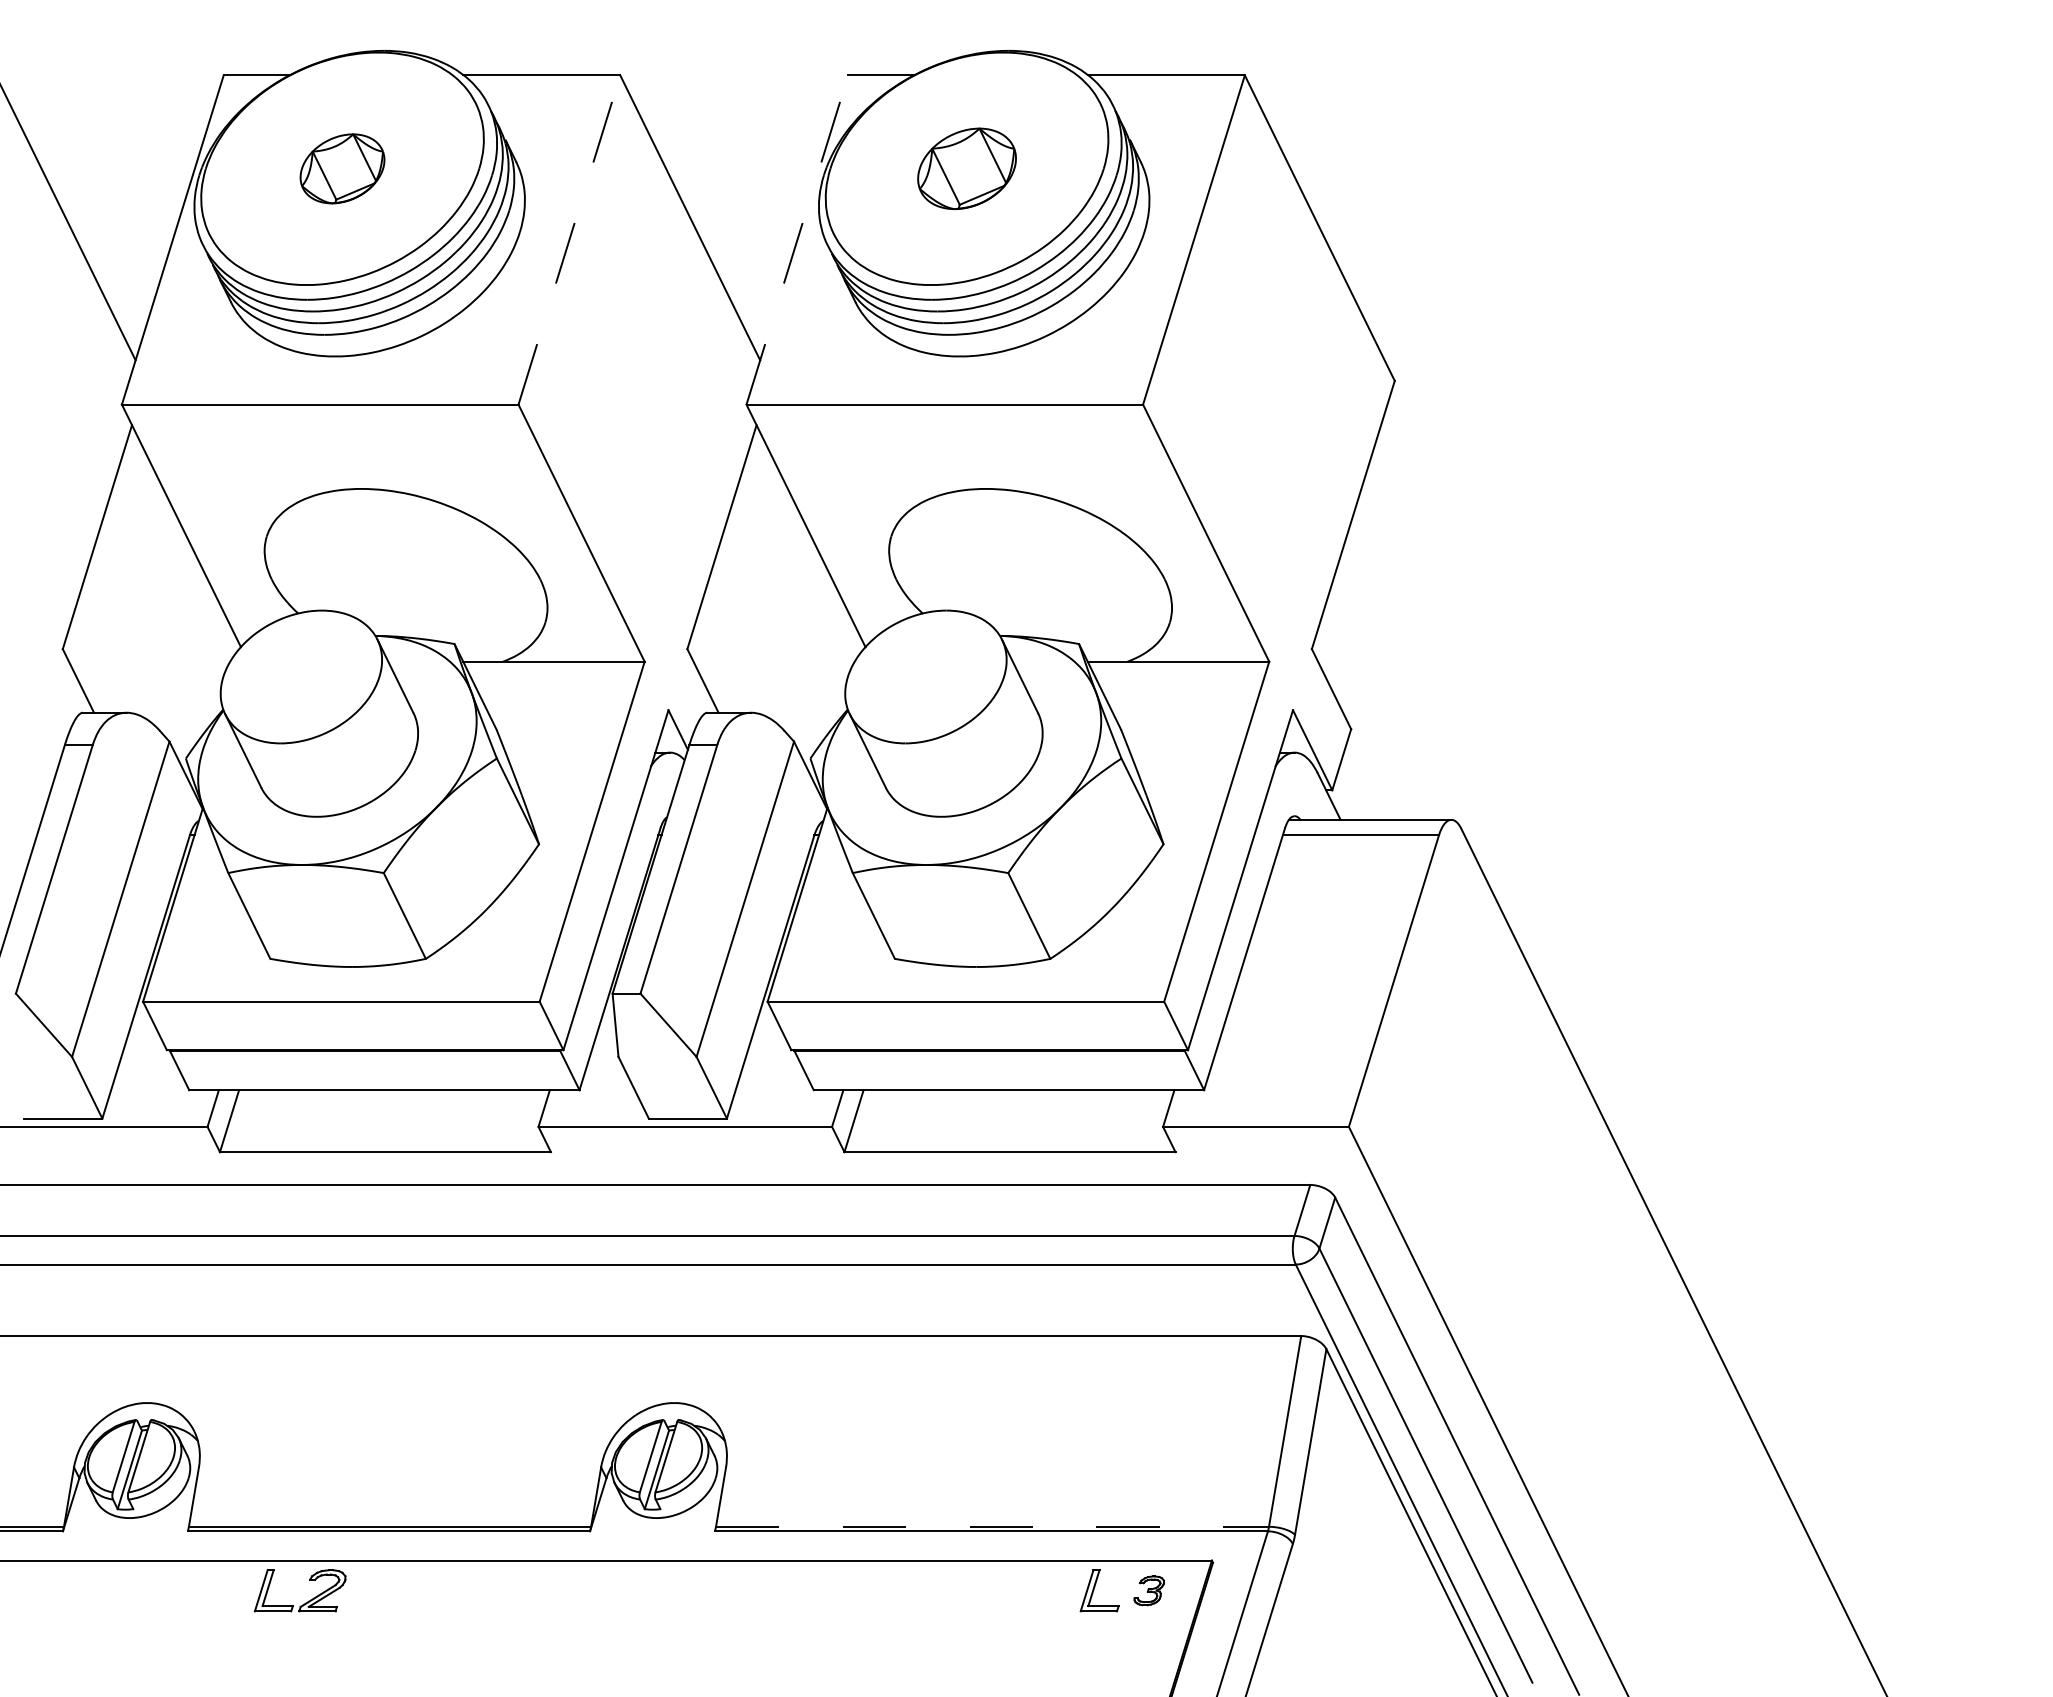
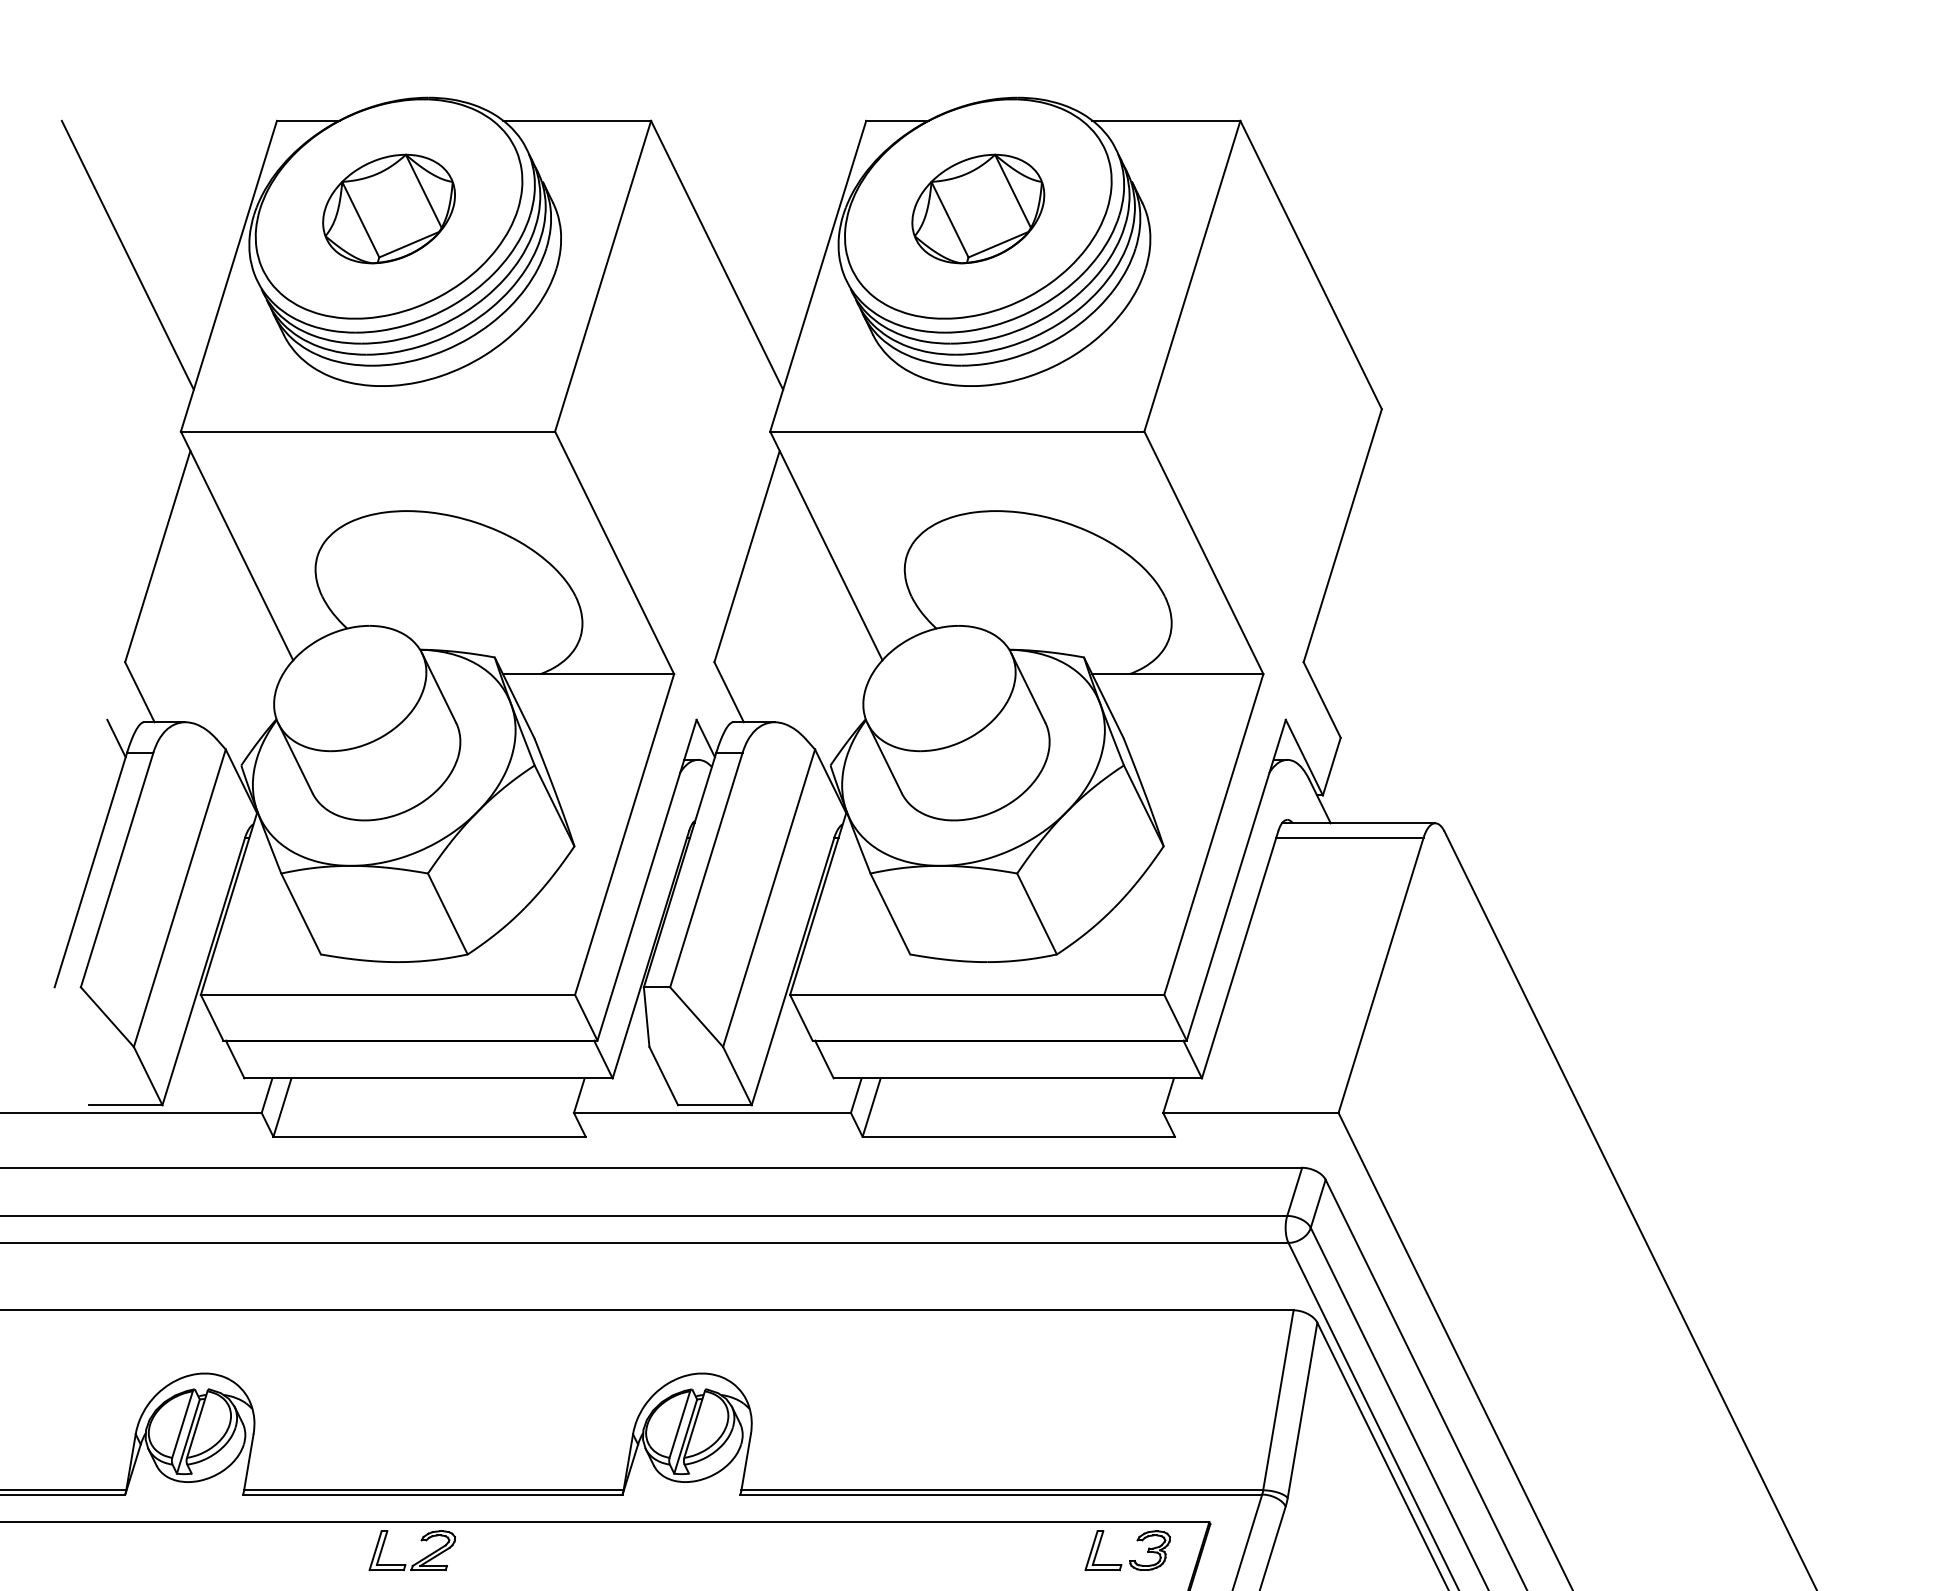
part: (342, 168) -> (389, 208), size x1.67
part: (966, 168) -> (977, 208), size x1.43
line: (569, 239) -> (603, 275), dashed -> solid
line: (797, 239) -> (818, 275), dashed -> solid
line: (53, 729) -> (116, 738), added
line: (993, 1526) -> (1003, 1490), dashed -> solid
part: (1149, 1590) -> (1150, 1550), size x1.43
part: (305, 1602) -> (417, 1561), moved

